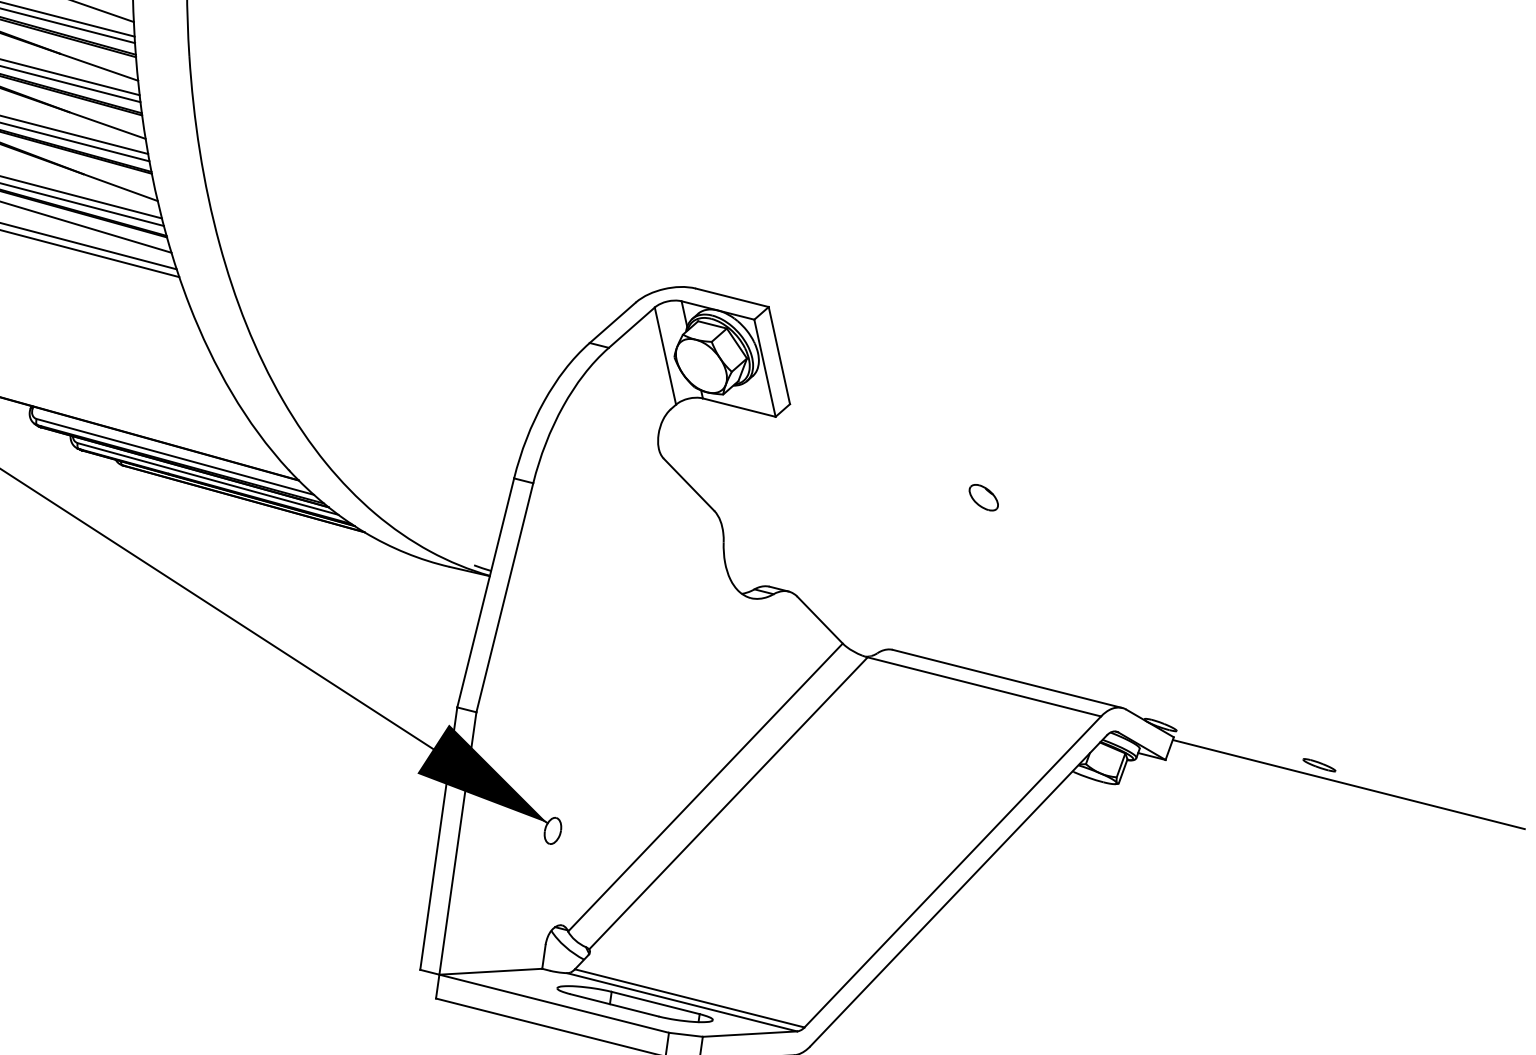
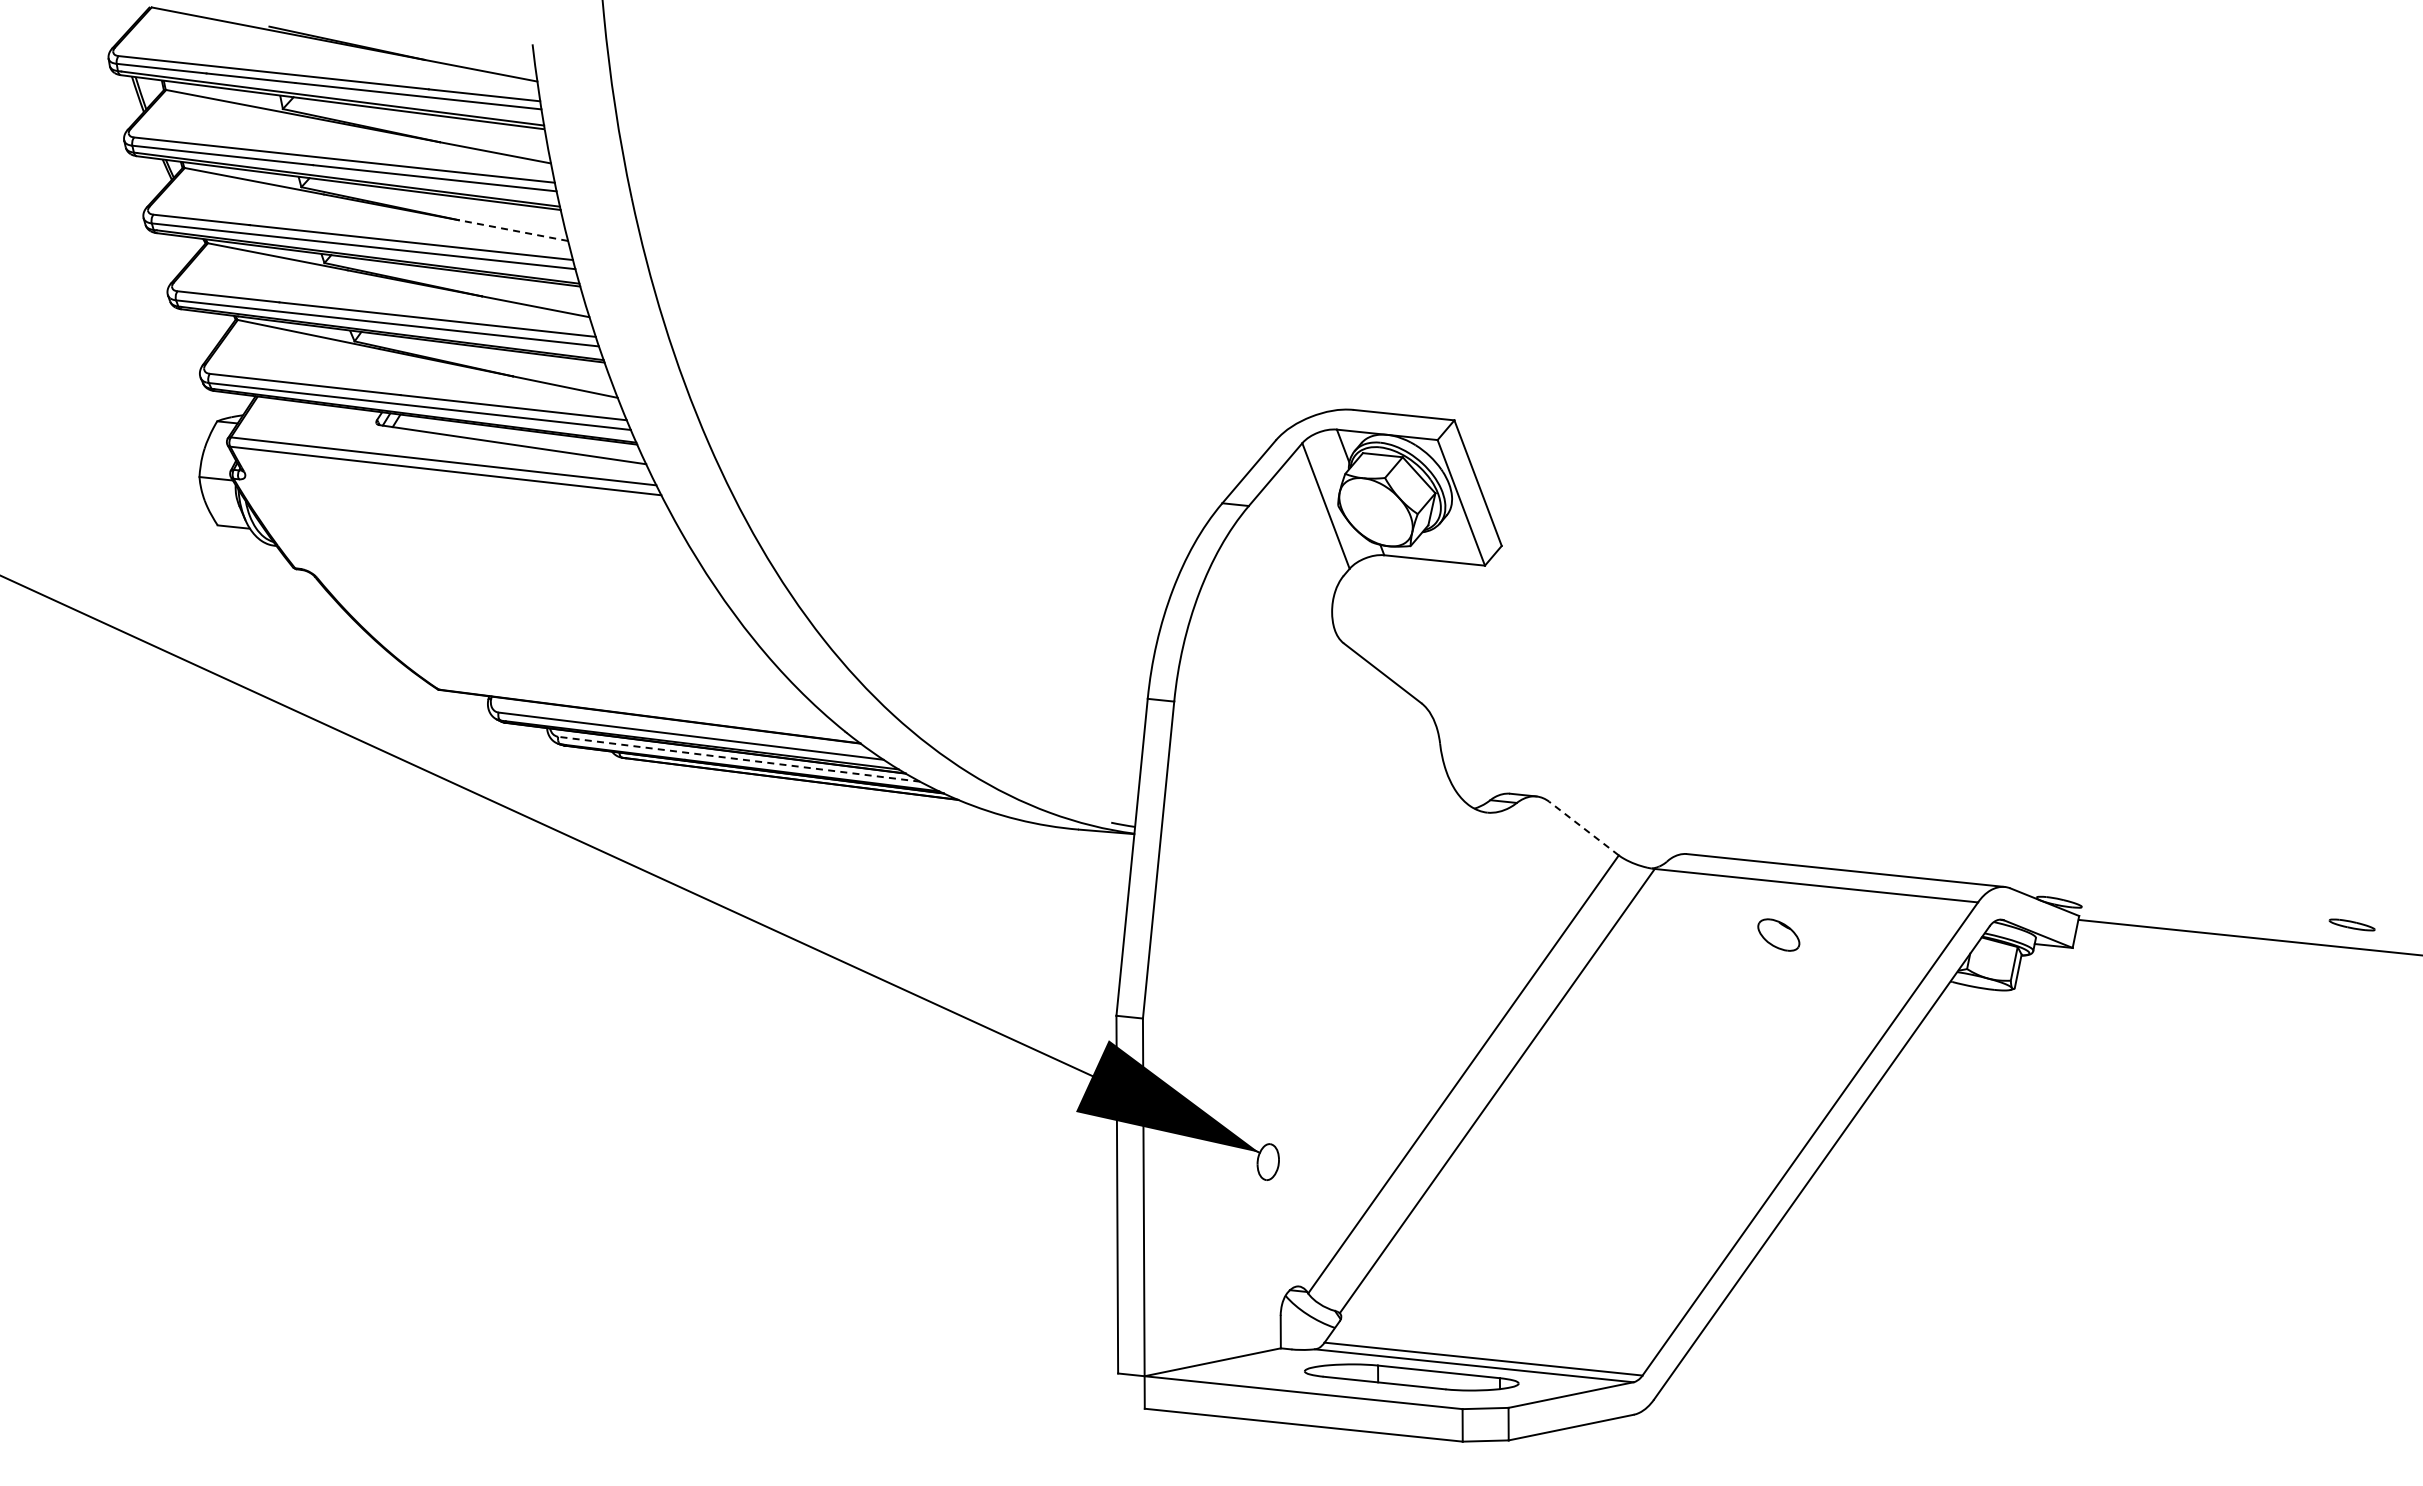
line: (99, 67) -> (513, 230), solid -> dashed
line: (207, 479) -> (738, 759), solid -> dashed
part: (983, 497) -> (1778, 934), moved
line: (820, 620) -> (1584, 828), solid -> dashed
part: (1319, 764) -> (2351, 924), moved

